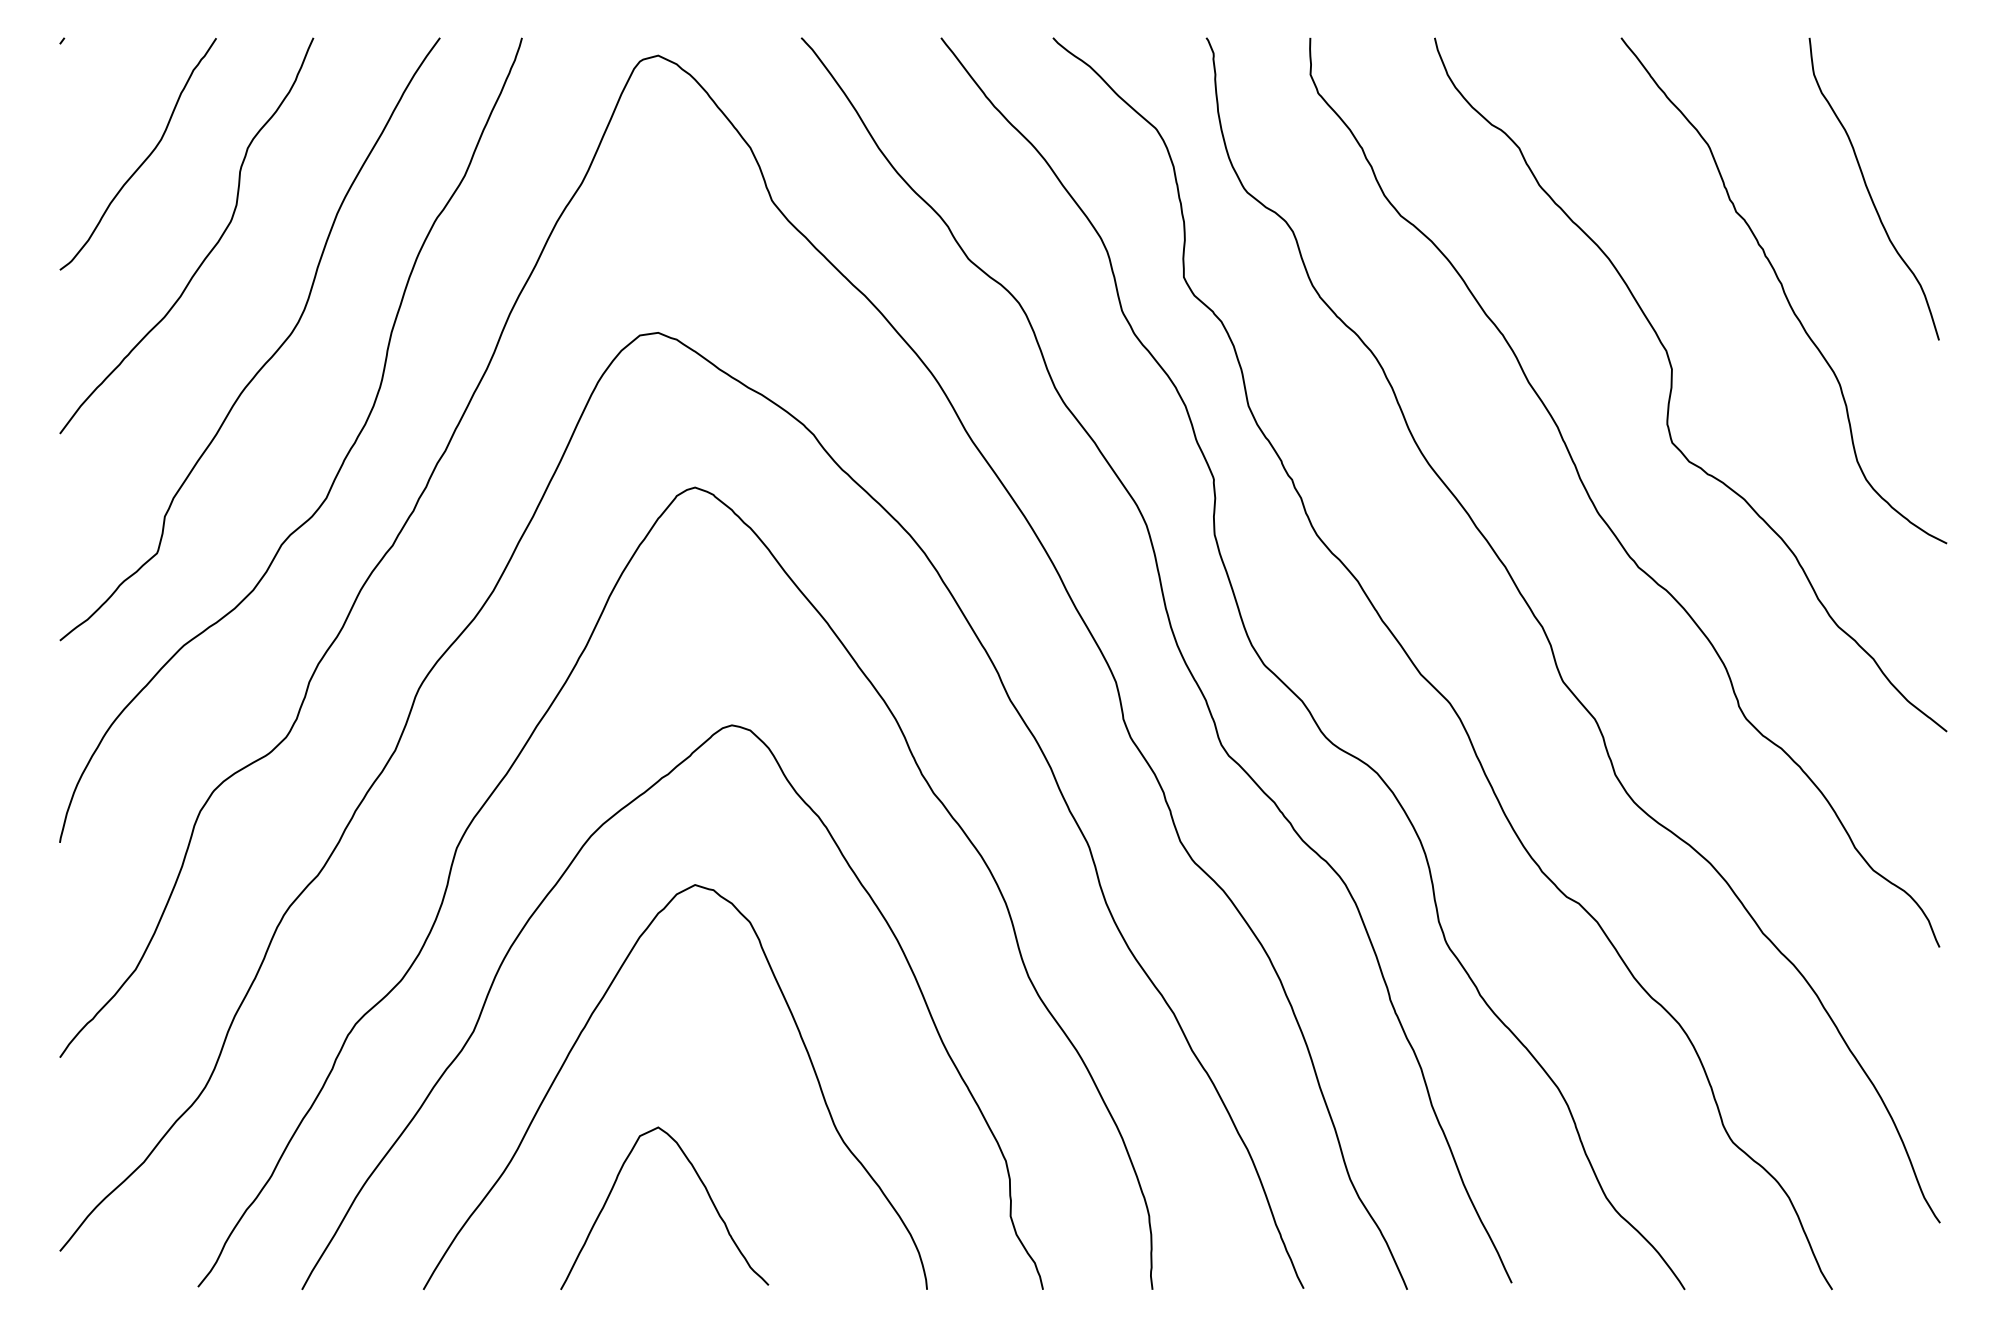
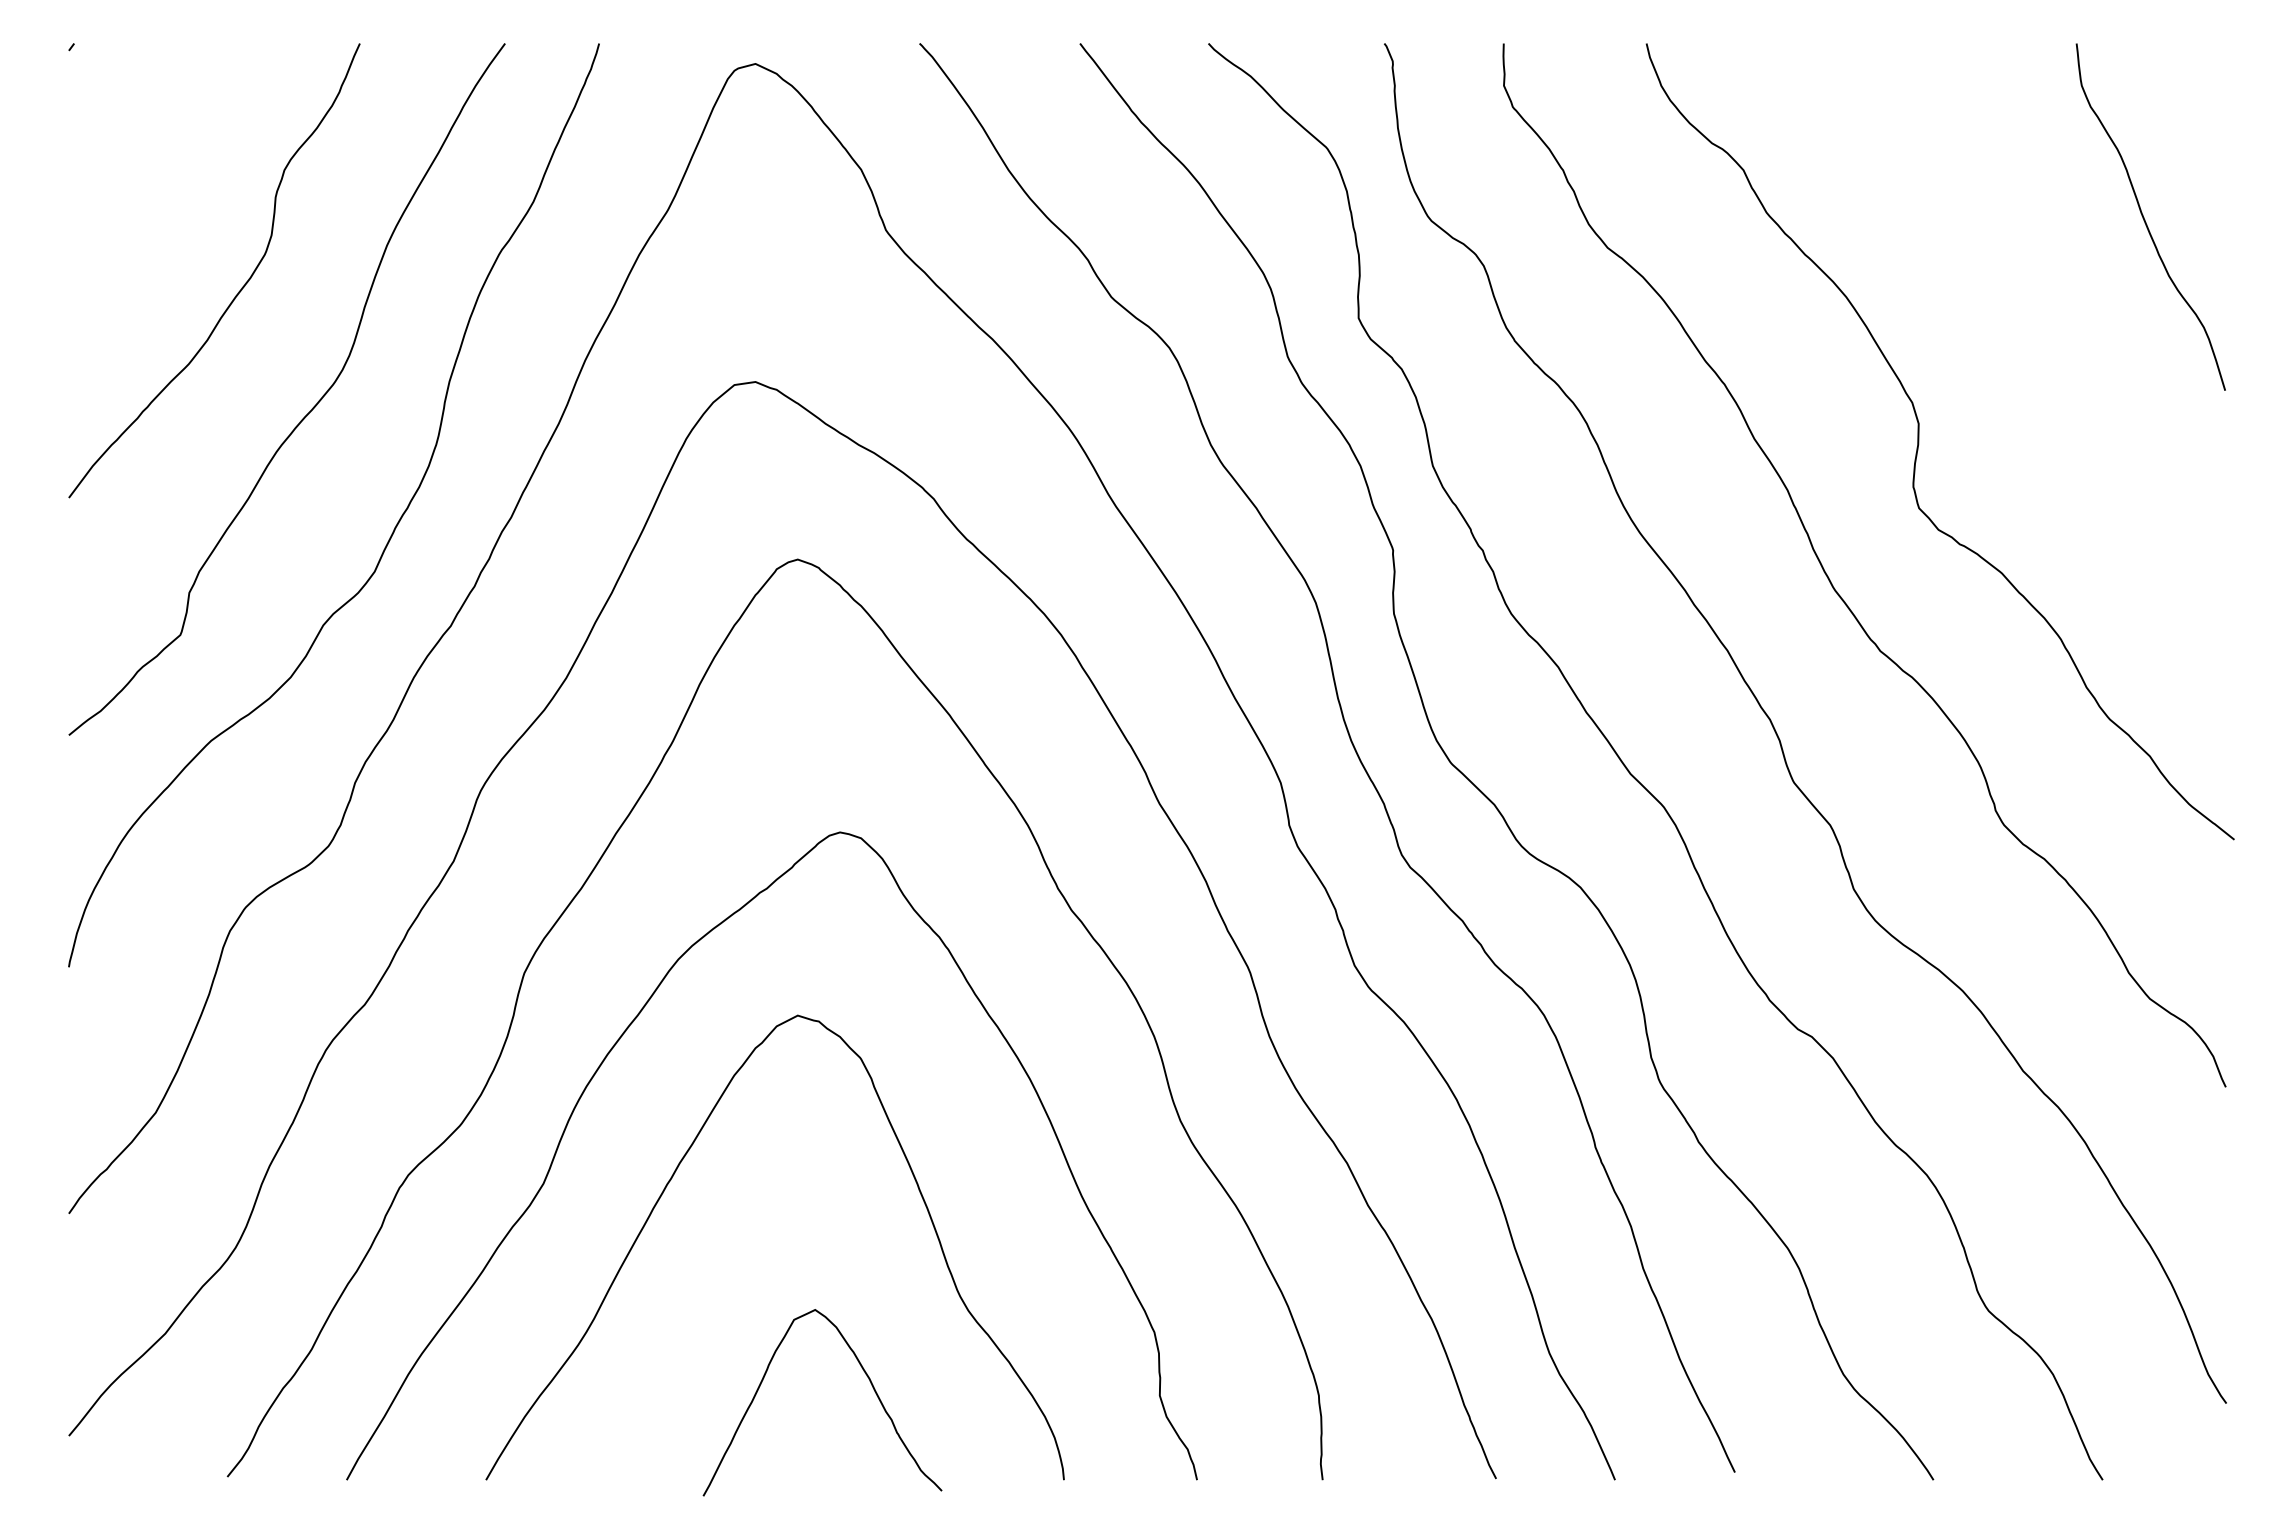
curve: (144, 159) -> (165, 183), removed
curve: (1783, 290) -> (2046, 333), removed
curve: (703, 1186) -> (867, 1377), moved

